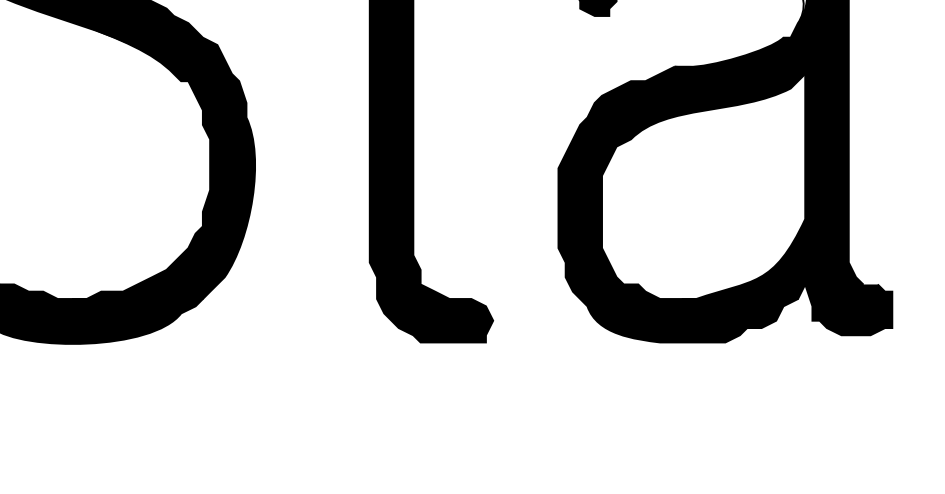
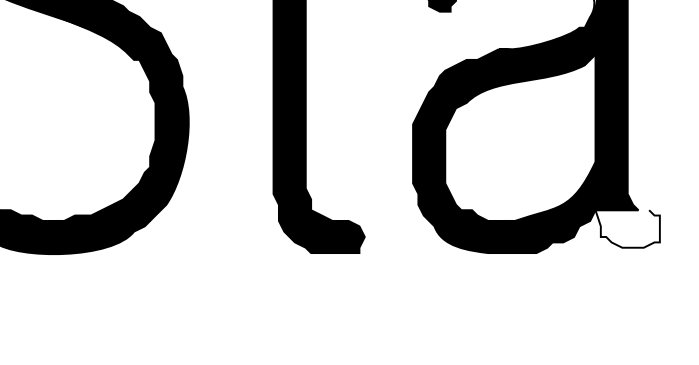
fill: (848, 309) -> (627, 228), removed

